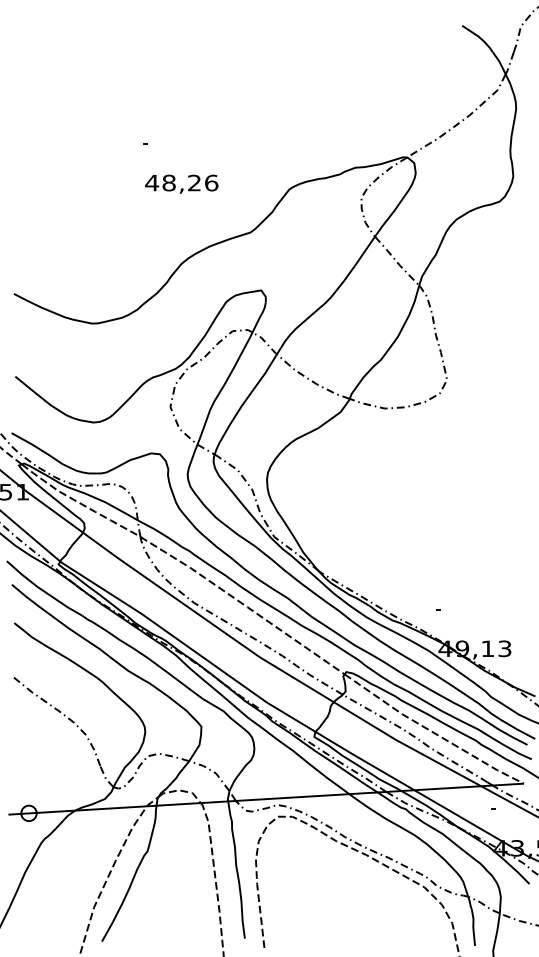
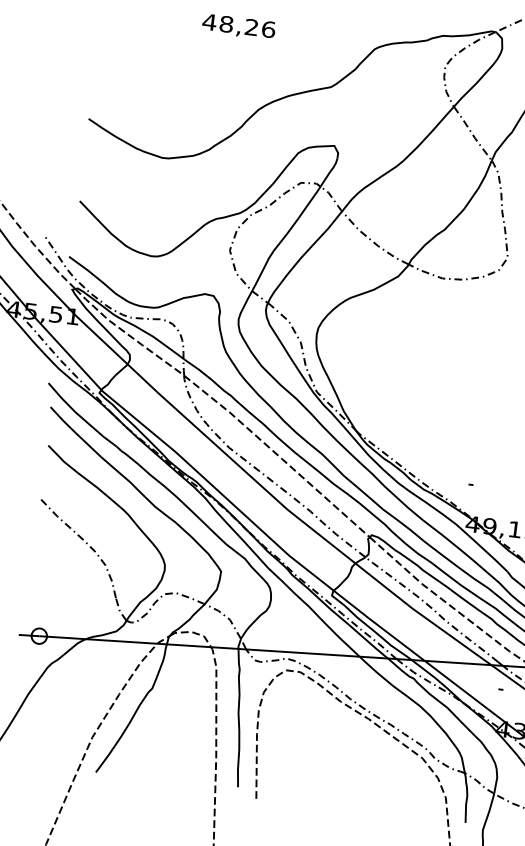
text: (181, 183) -> (238, 26), moved

